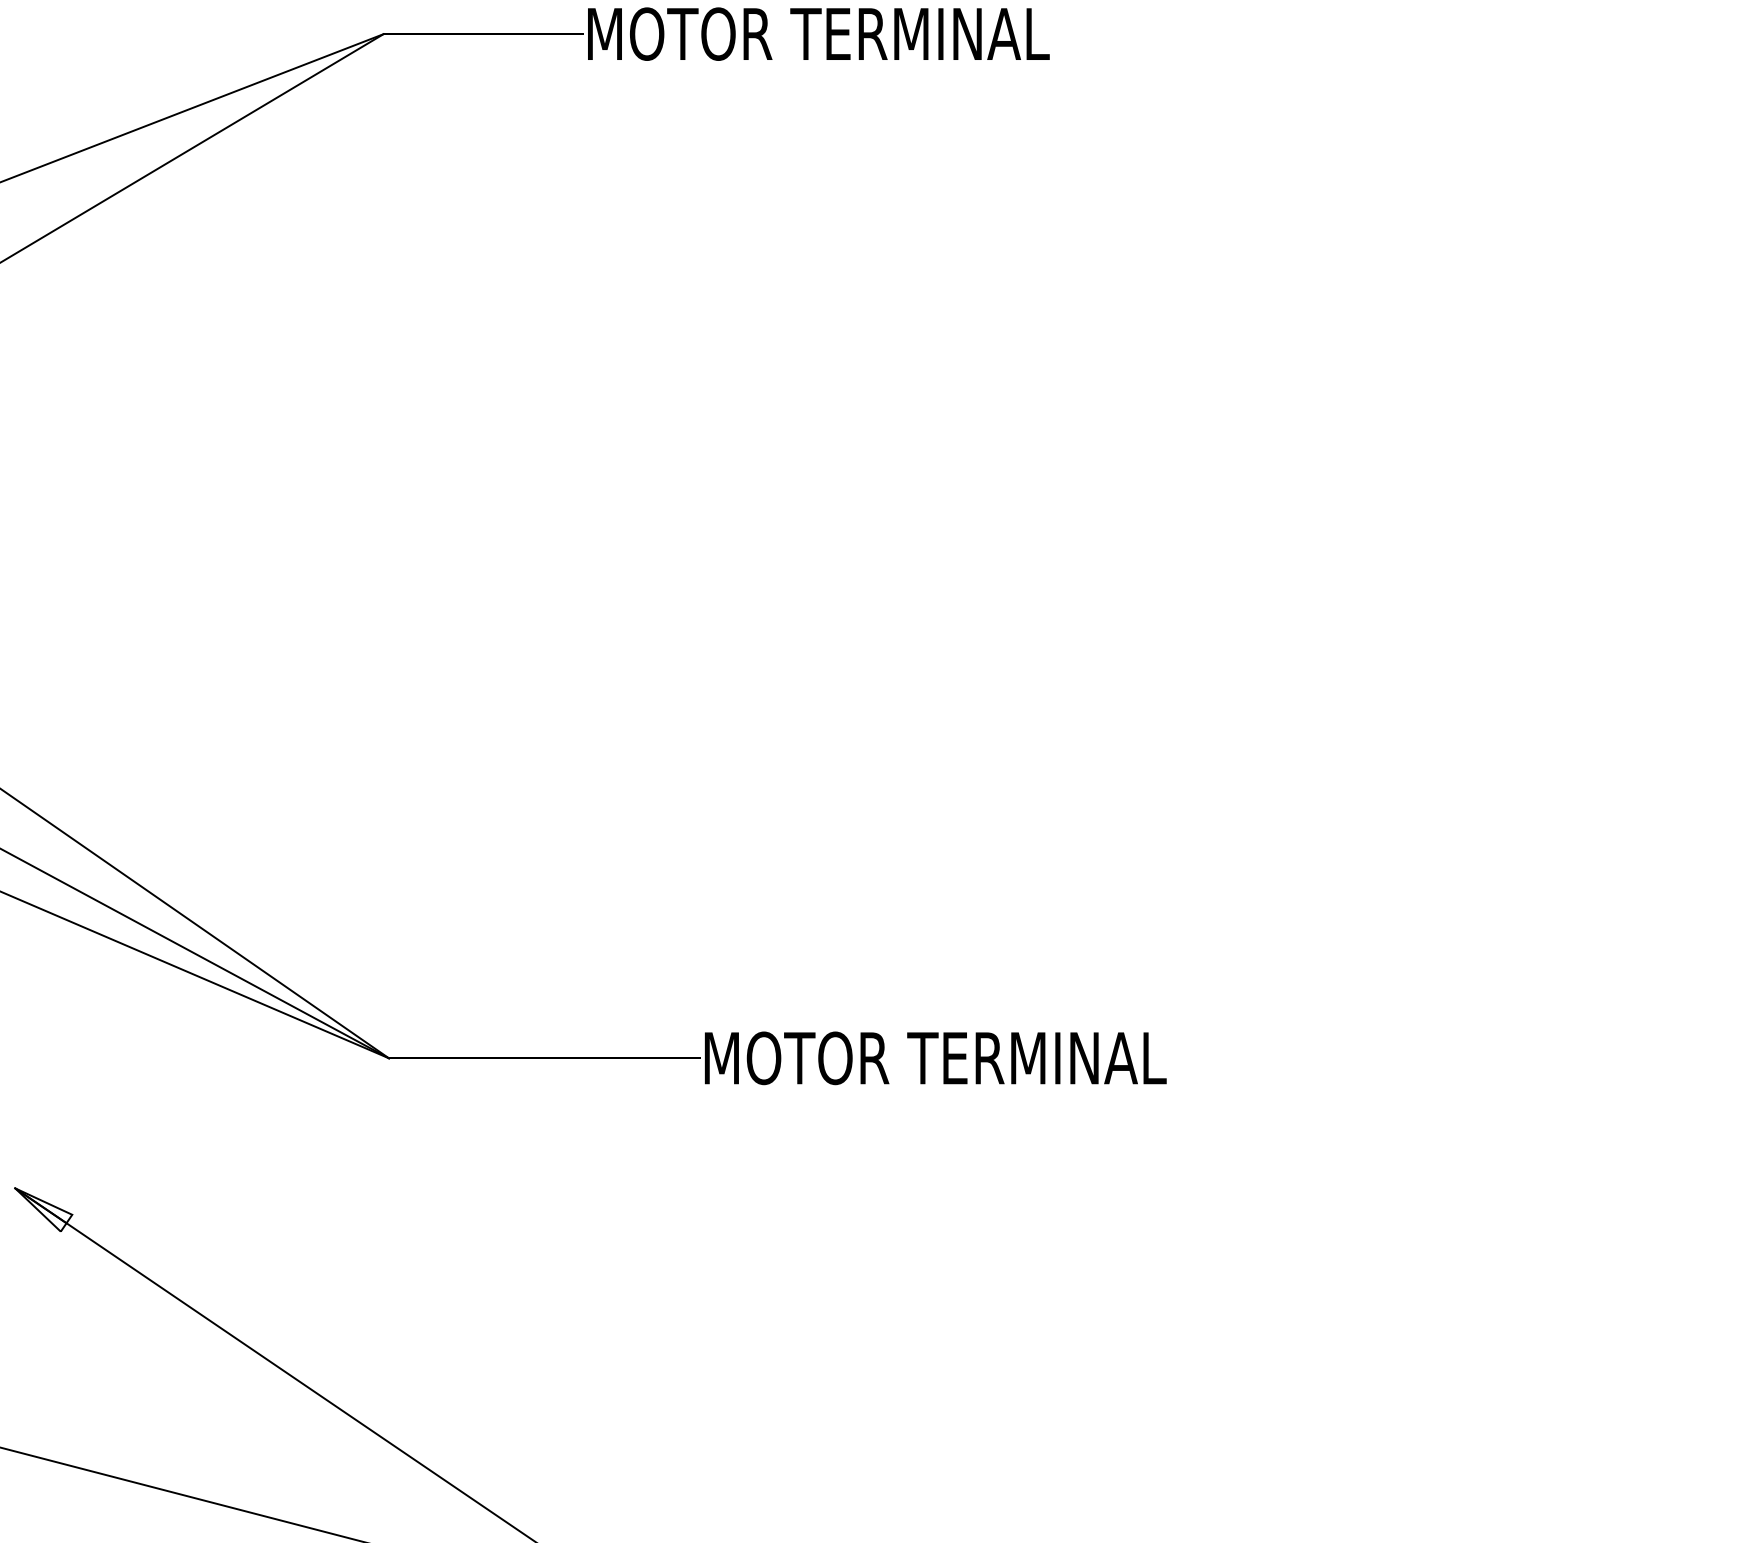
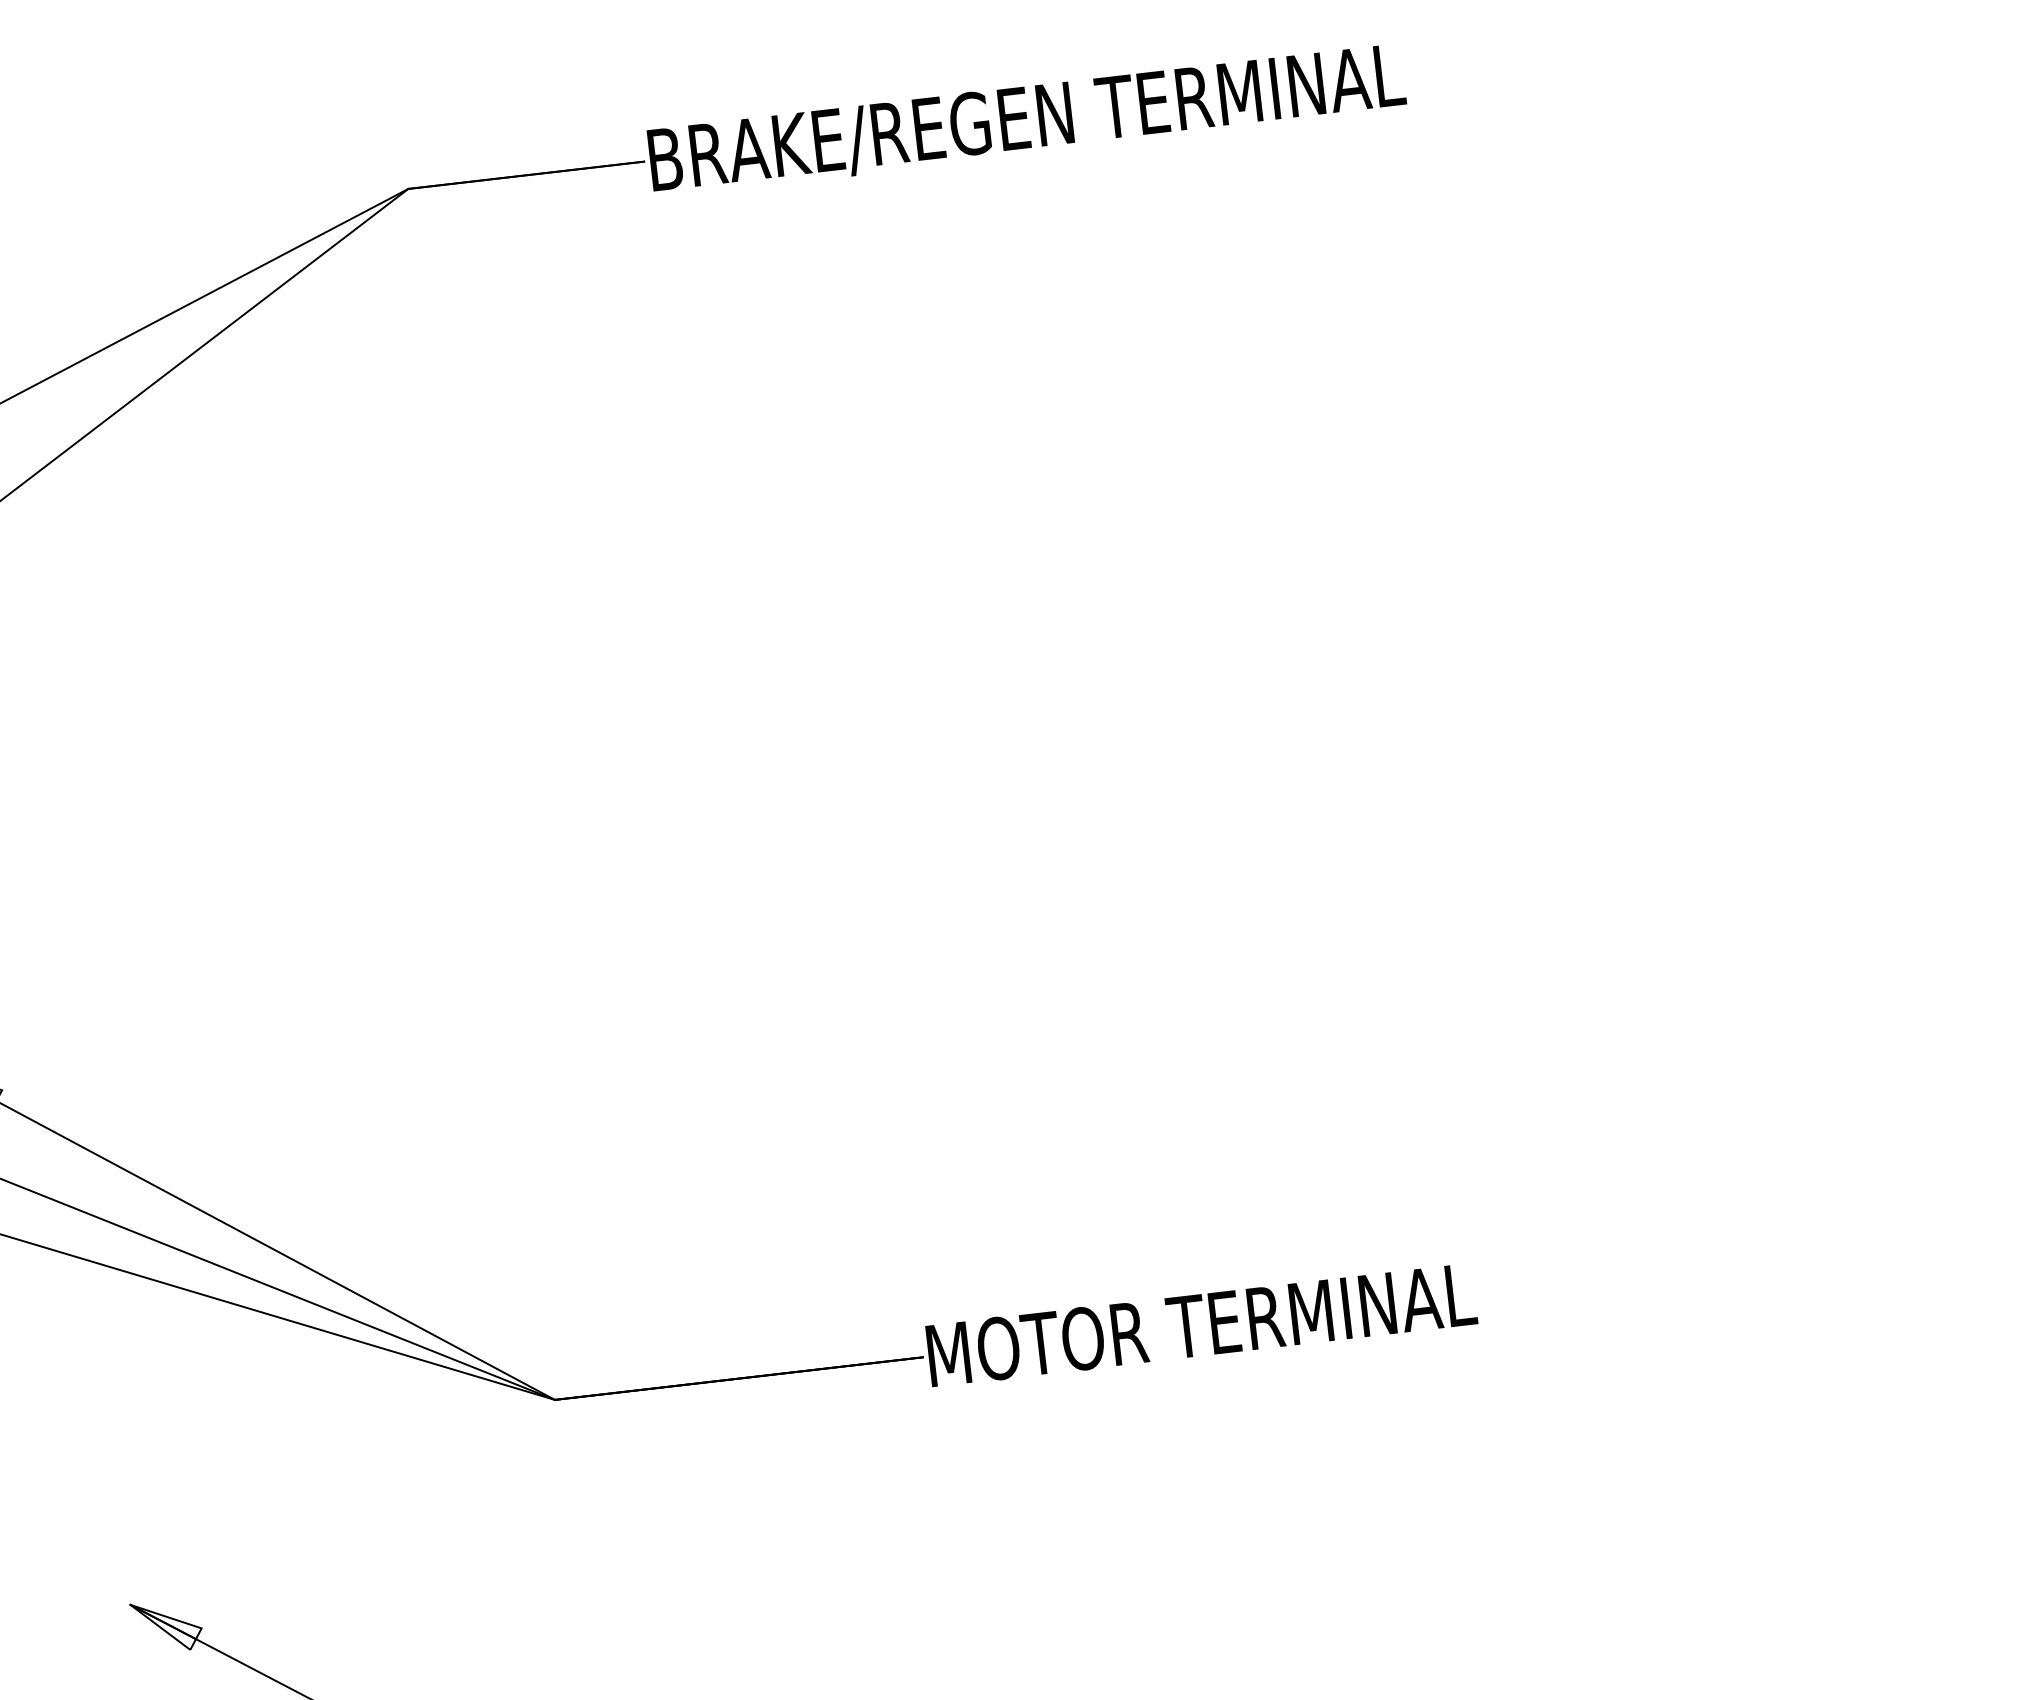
text: (908, 36) -> (1029, 119), MOTOR TERMINAL -> BRAKE/REGEN TERMINAL

